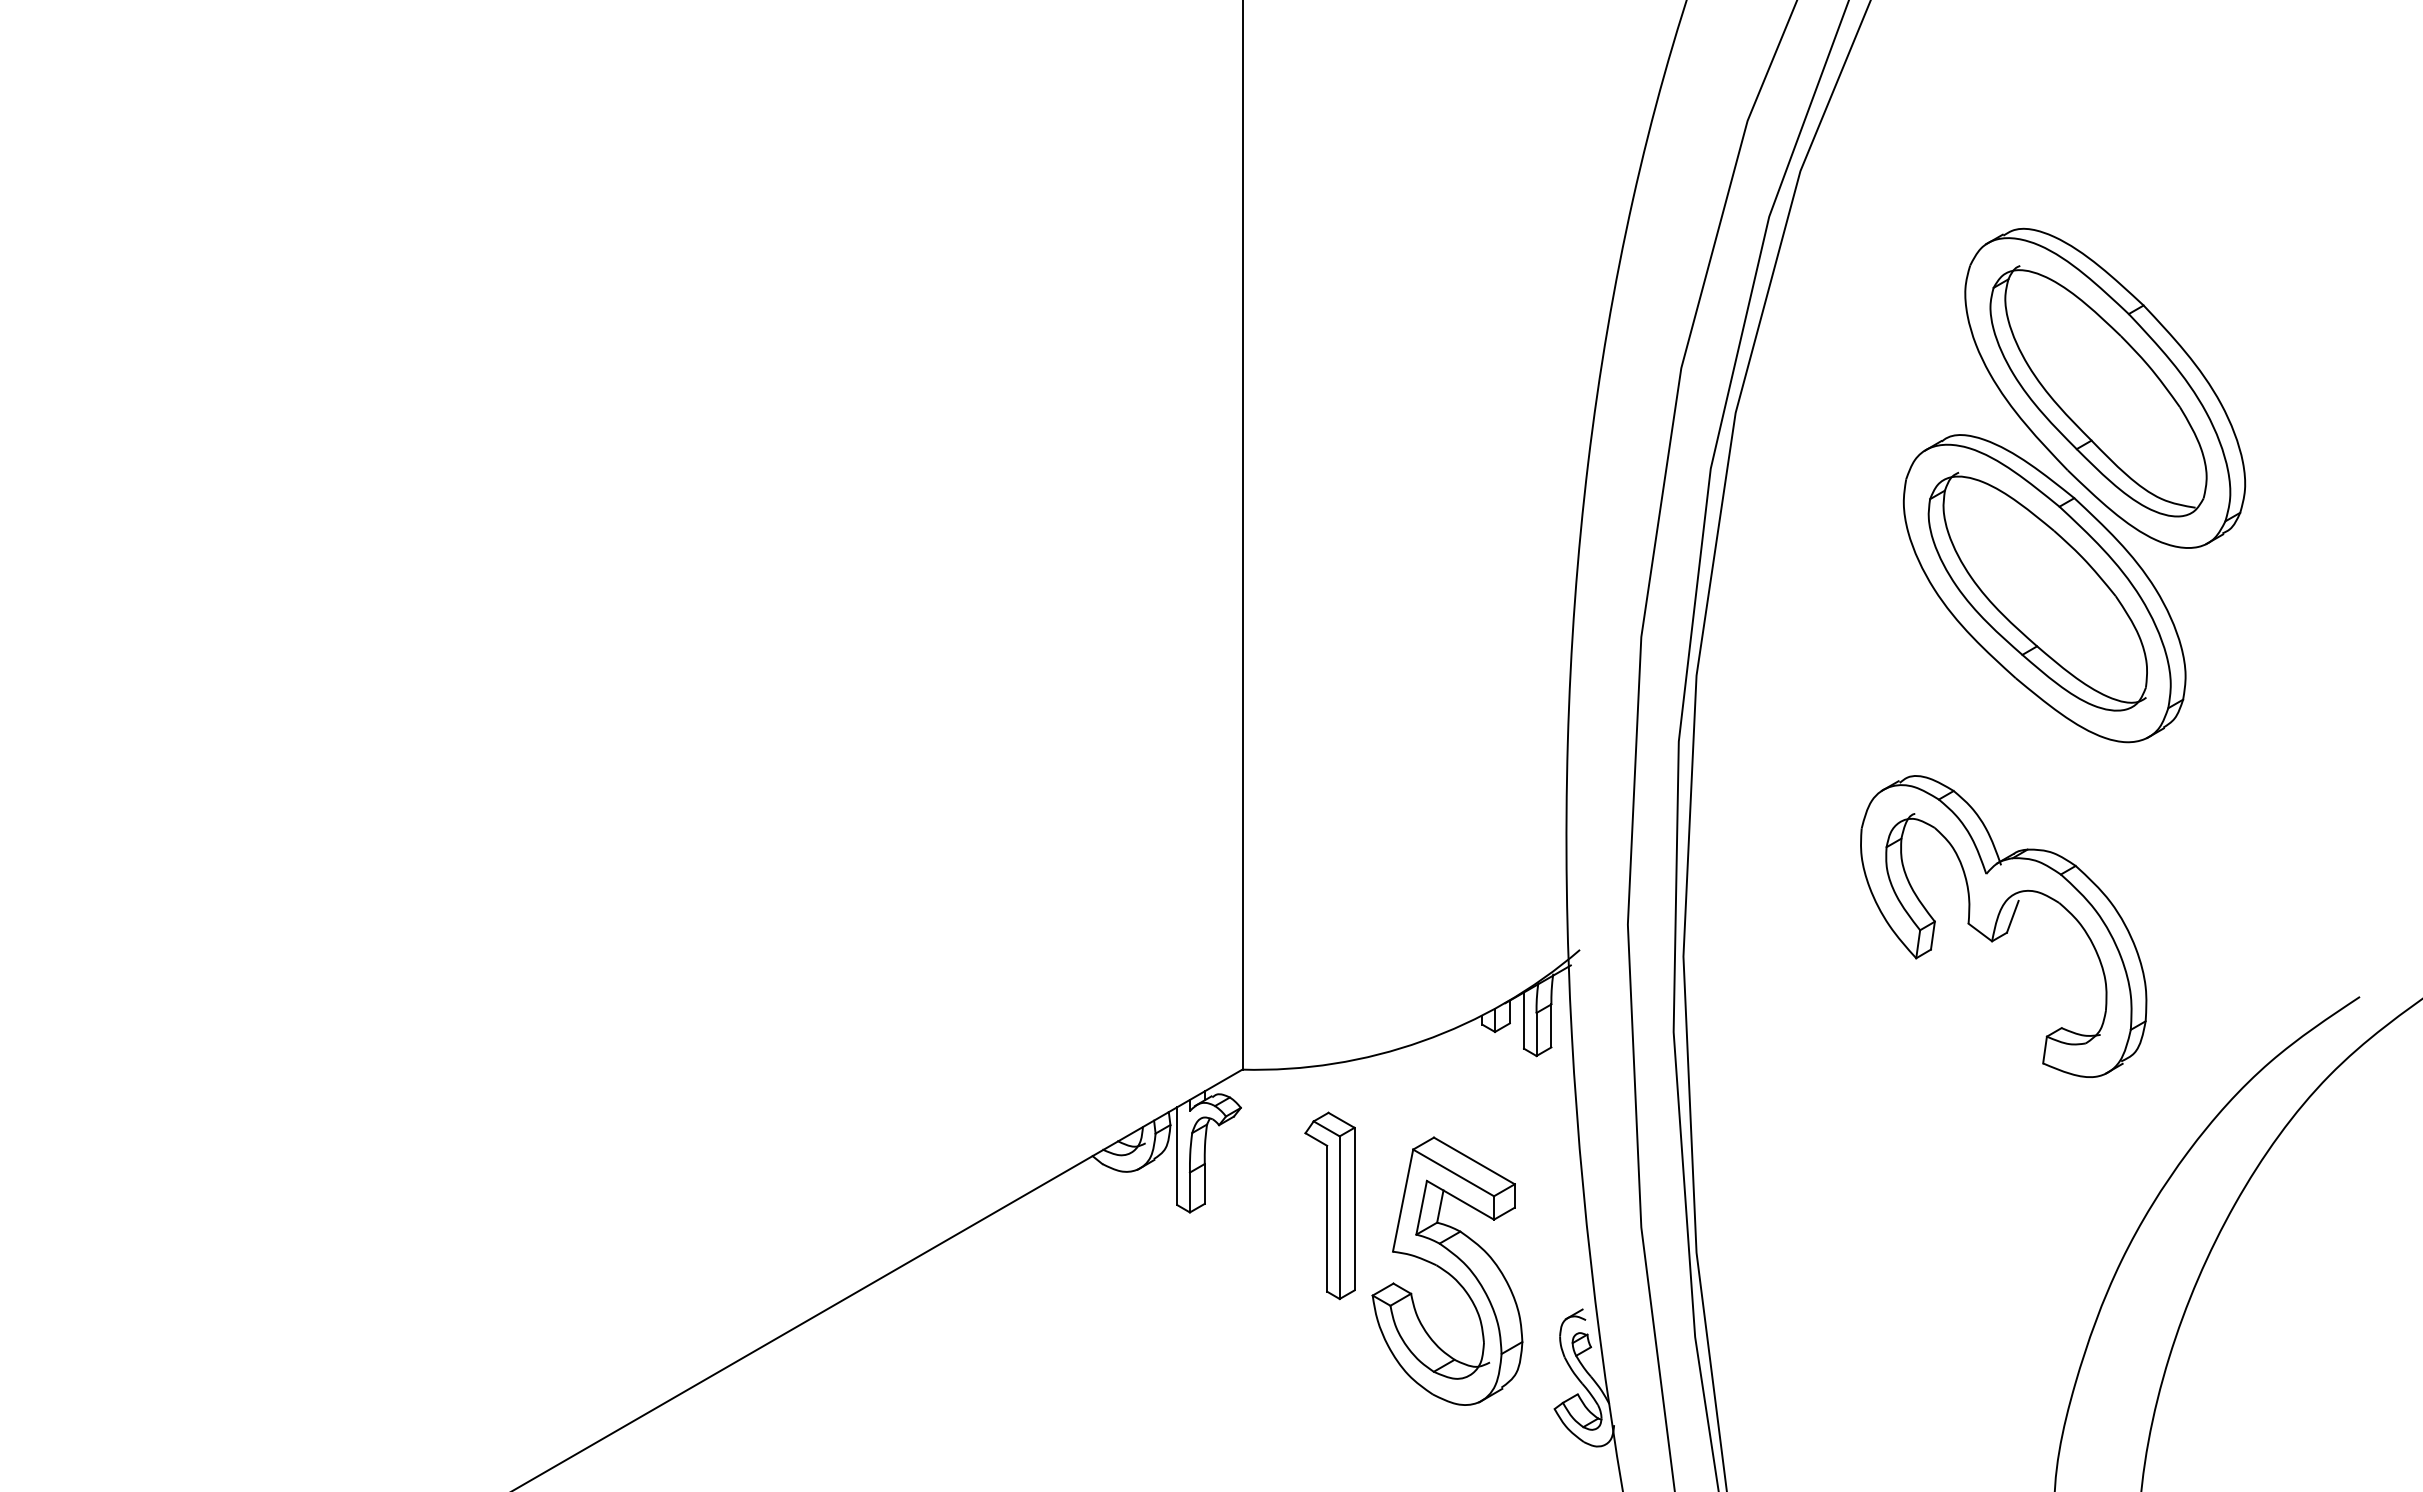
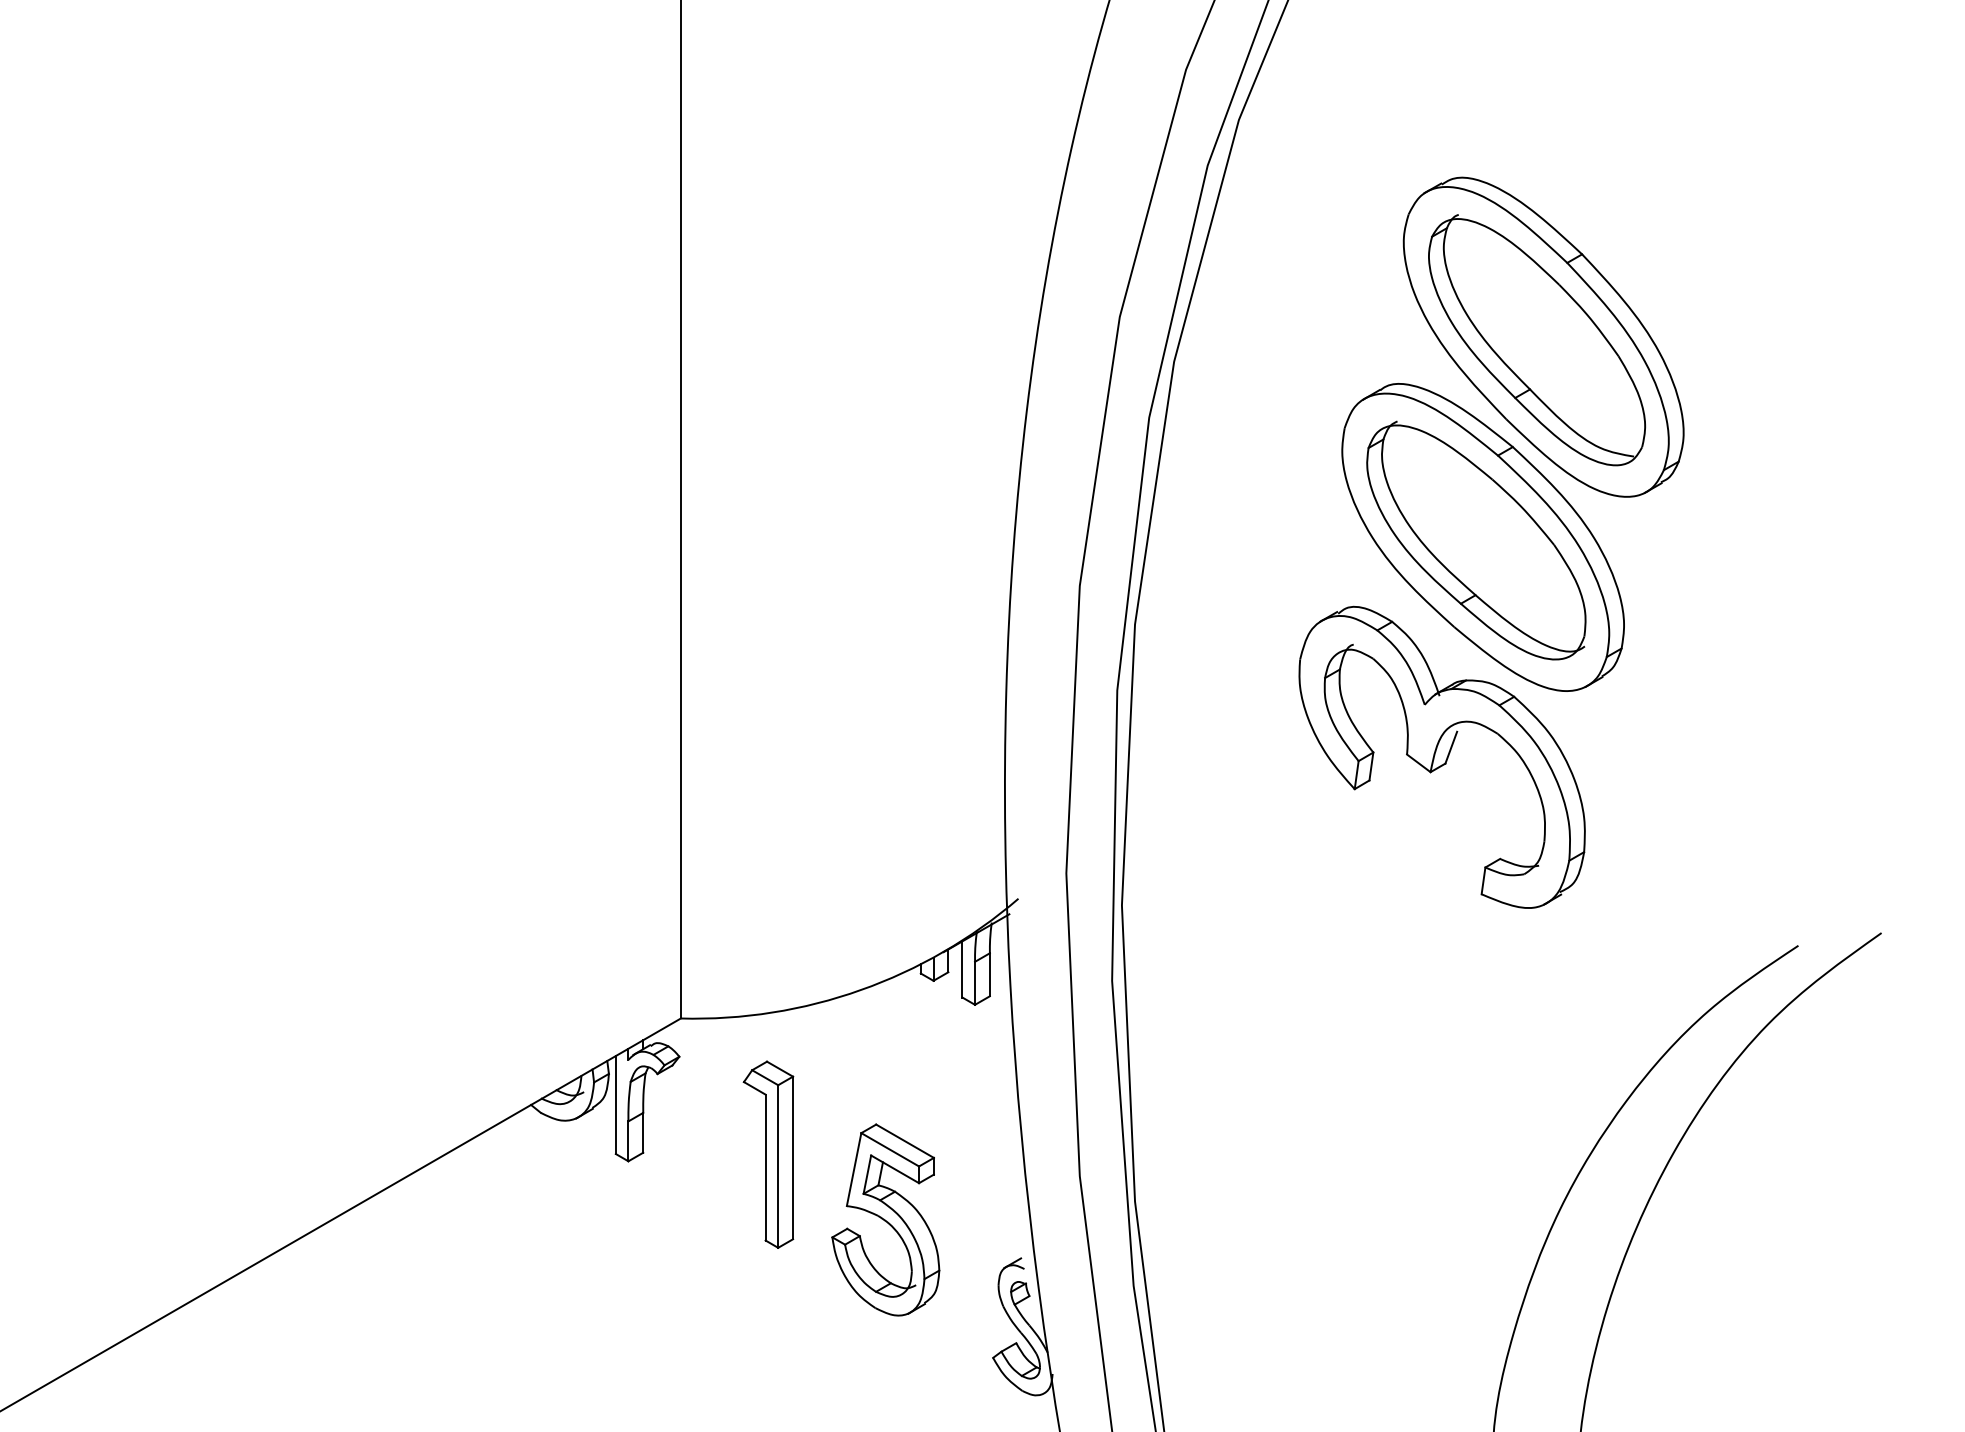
part: (2003, 926) -> (1441, 757), moved
part: (1446, 1270) -> (884, 1219), size x0.71

